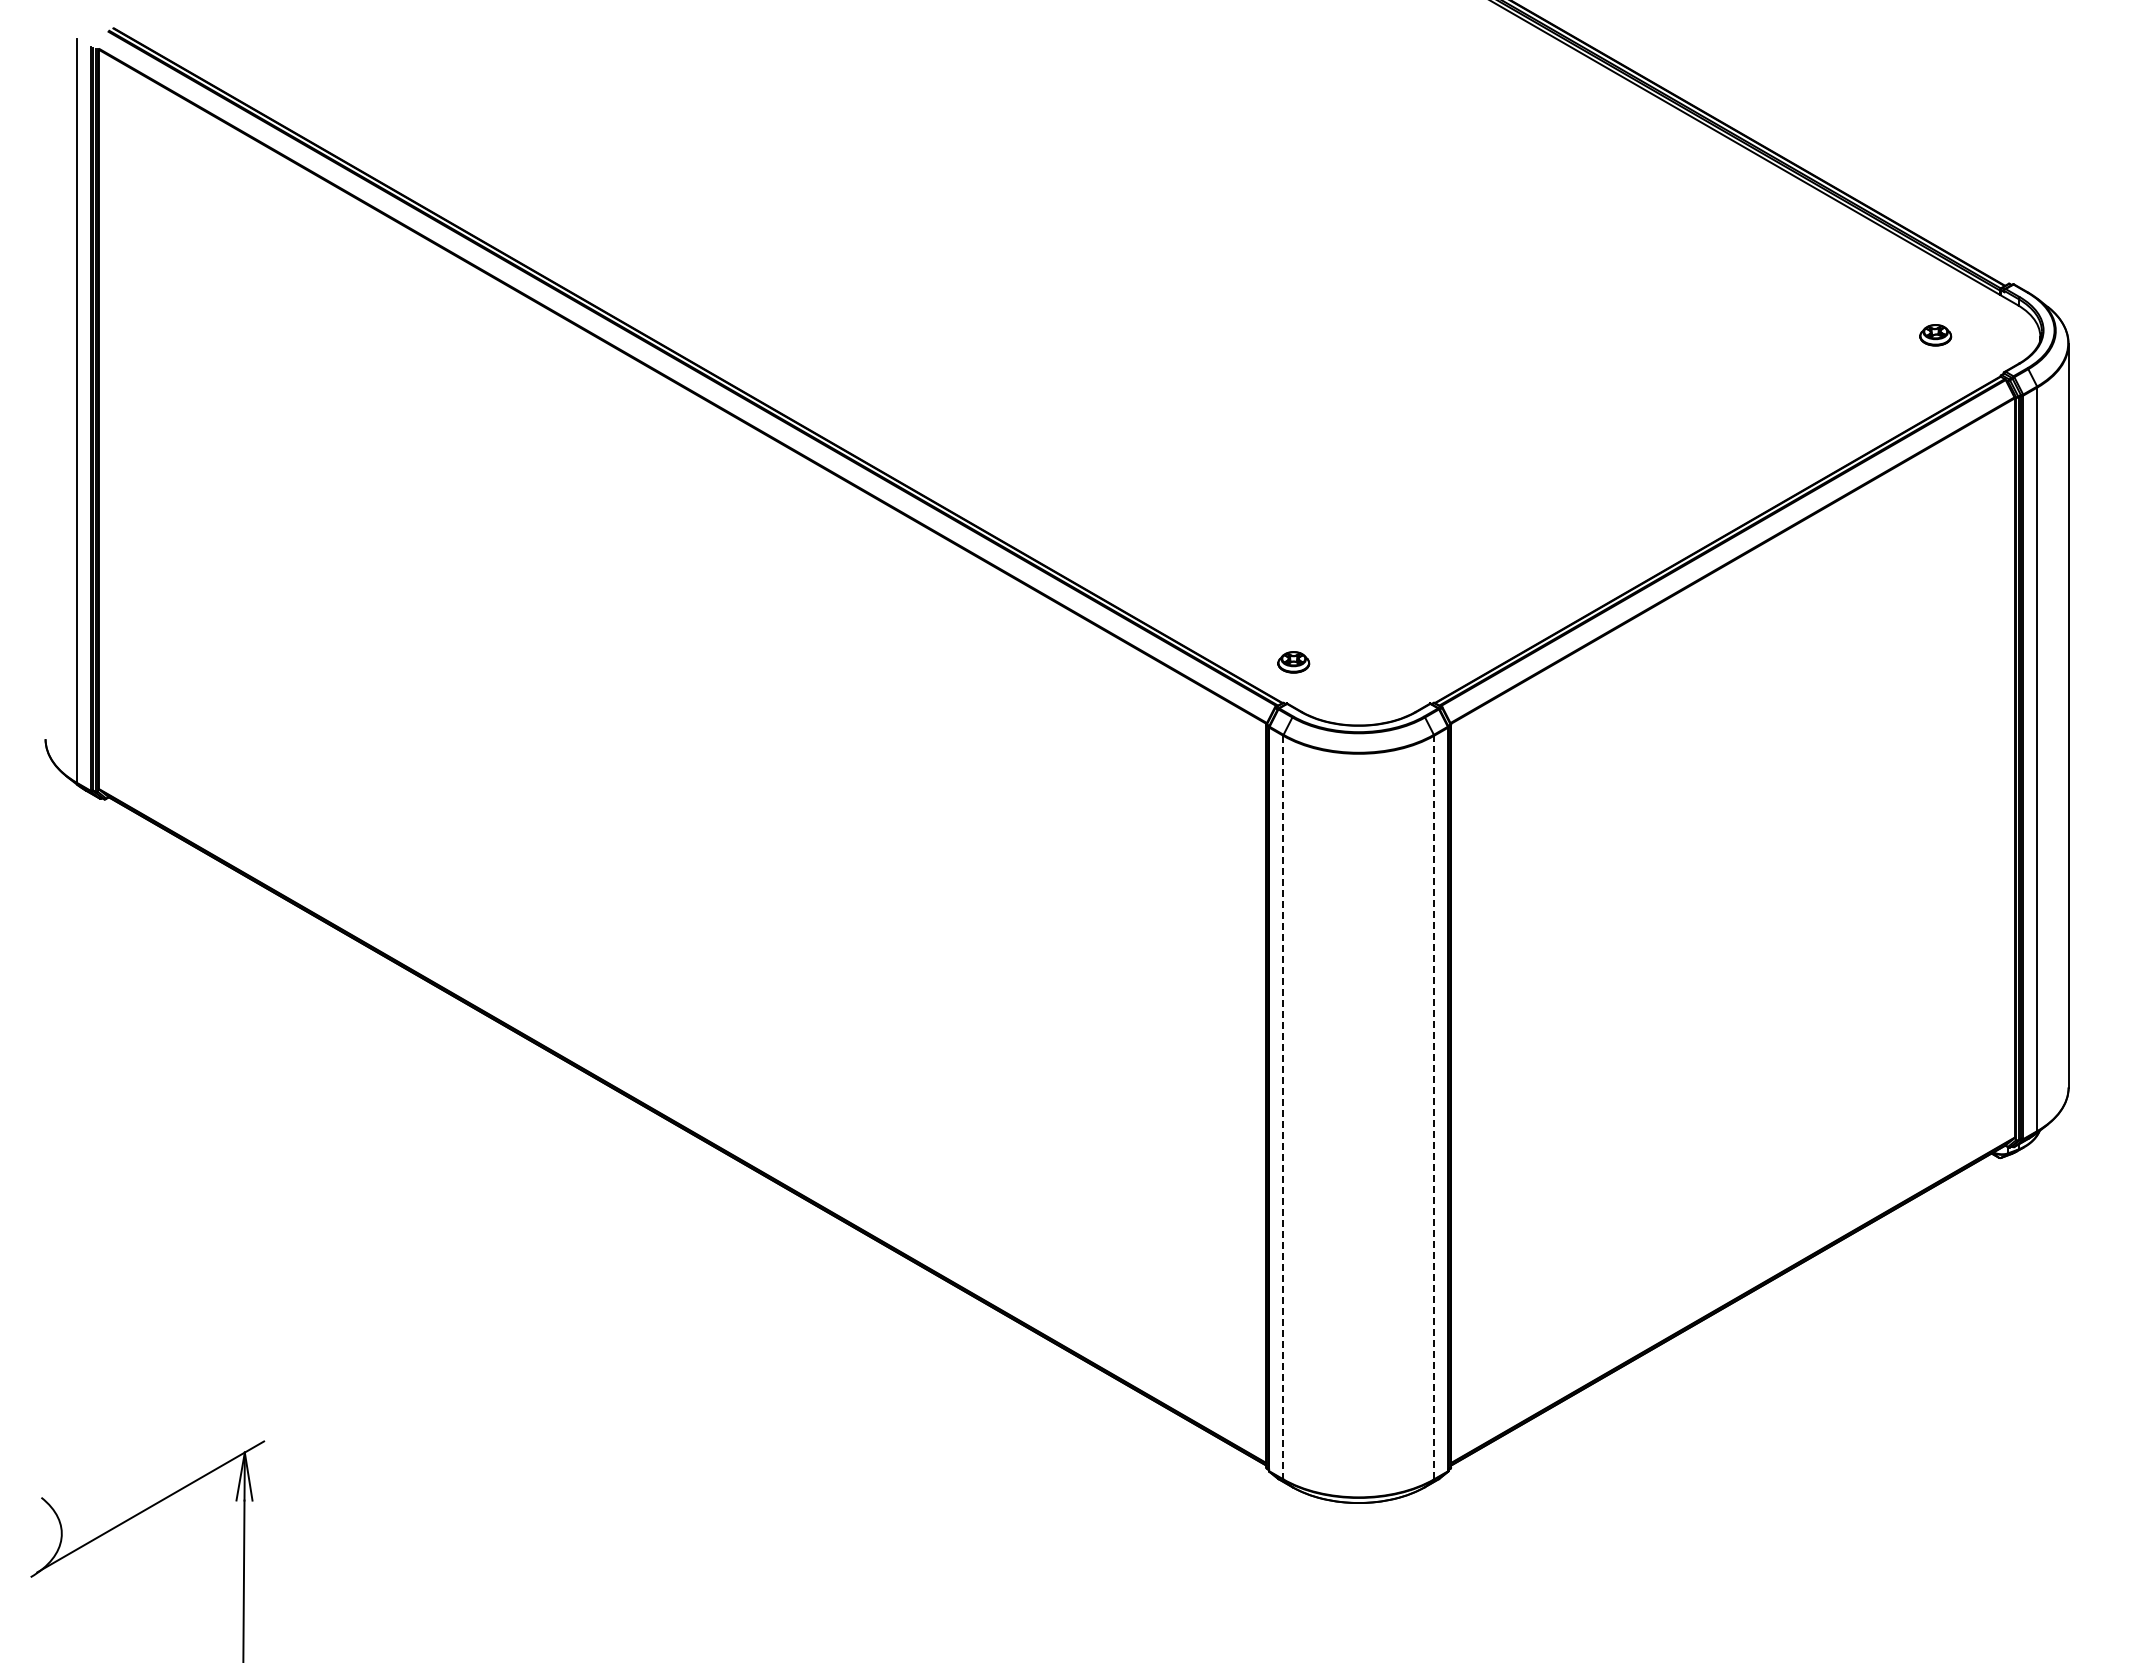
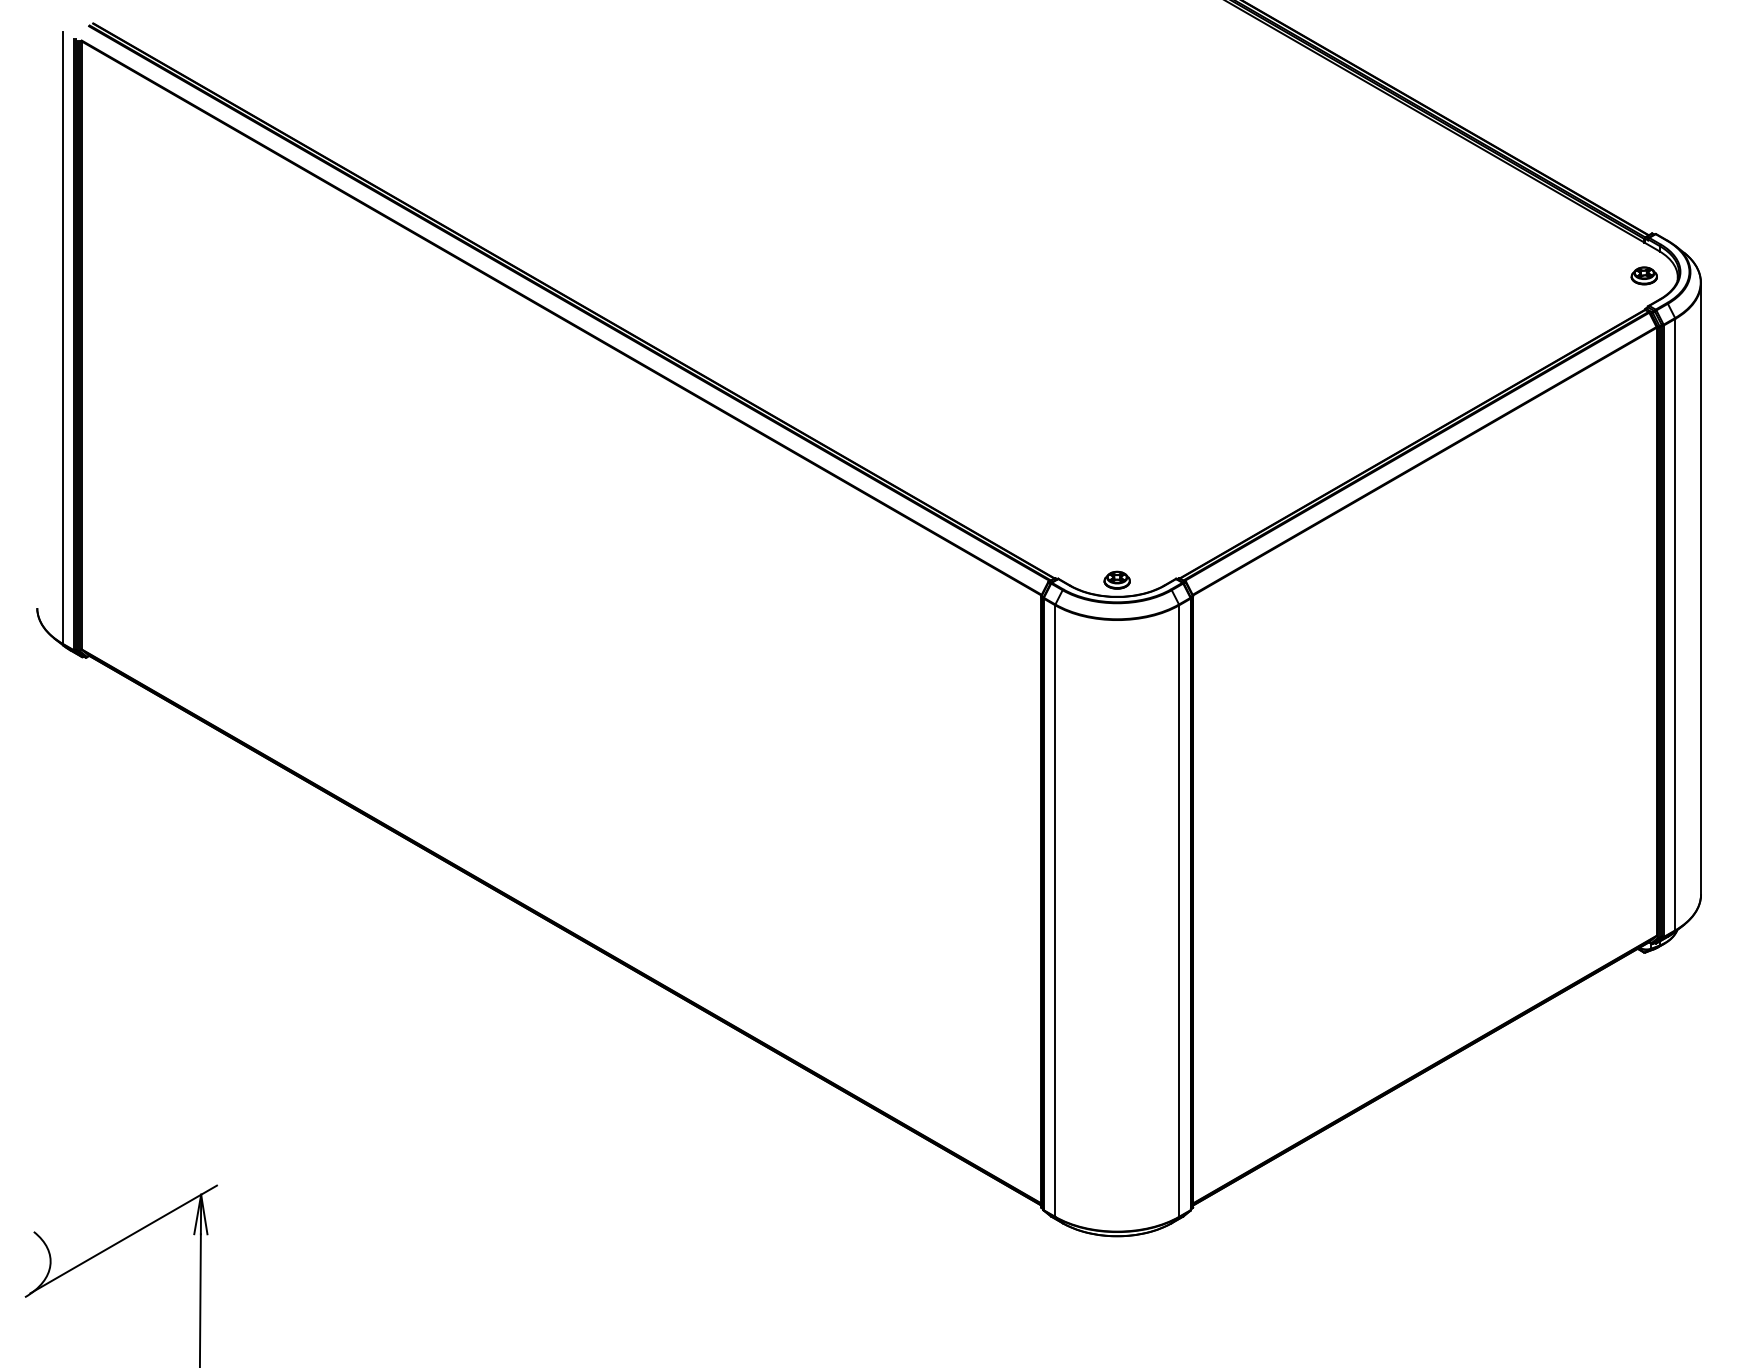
part: (1935, 335) -> (1644, 276), moved
part: (1293, 662) -> (1117, 580), moved
line: (1283, 1107) -> (1055, 910), dashed -> solid
line: (1434, 1107) -> (1179, 910), dashed -> solid

